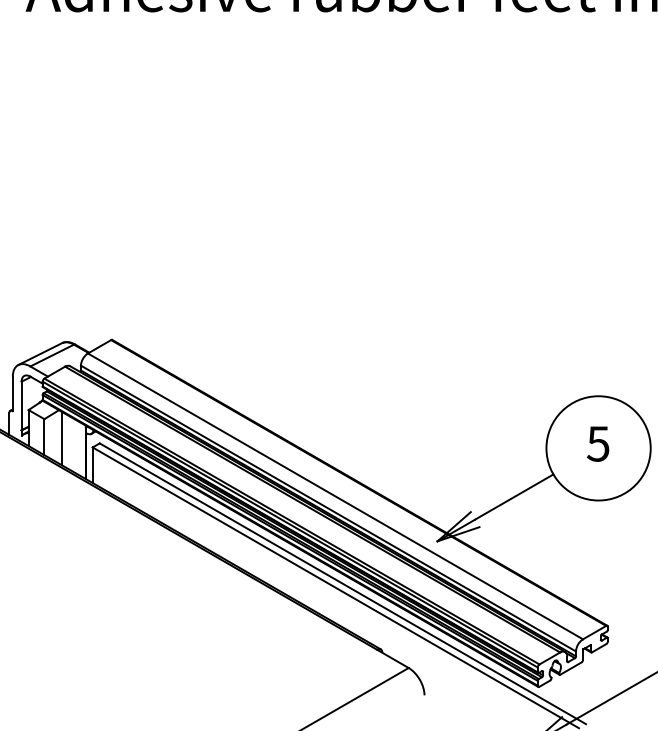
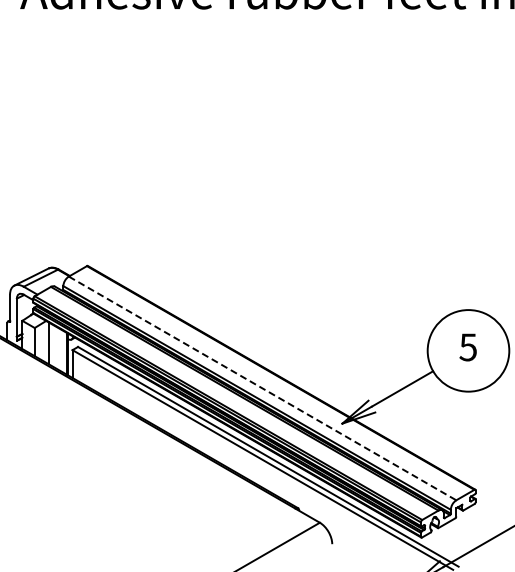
line: (335, 496) -> (262, 388), solid -> dashed

